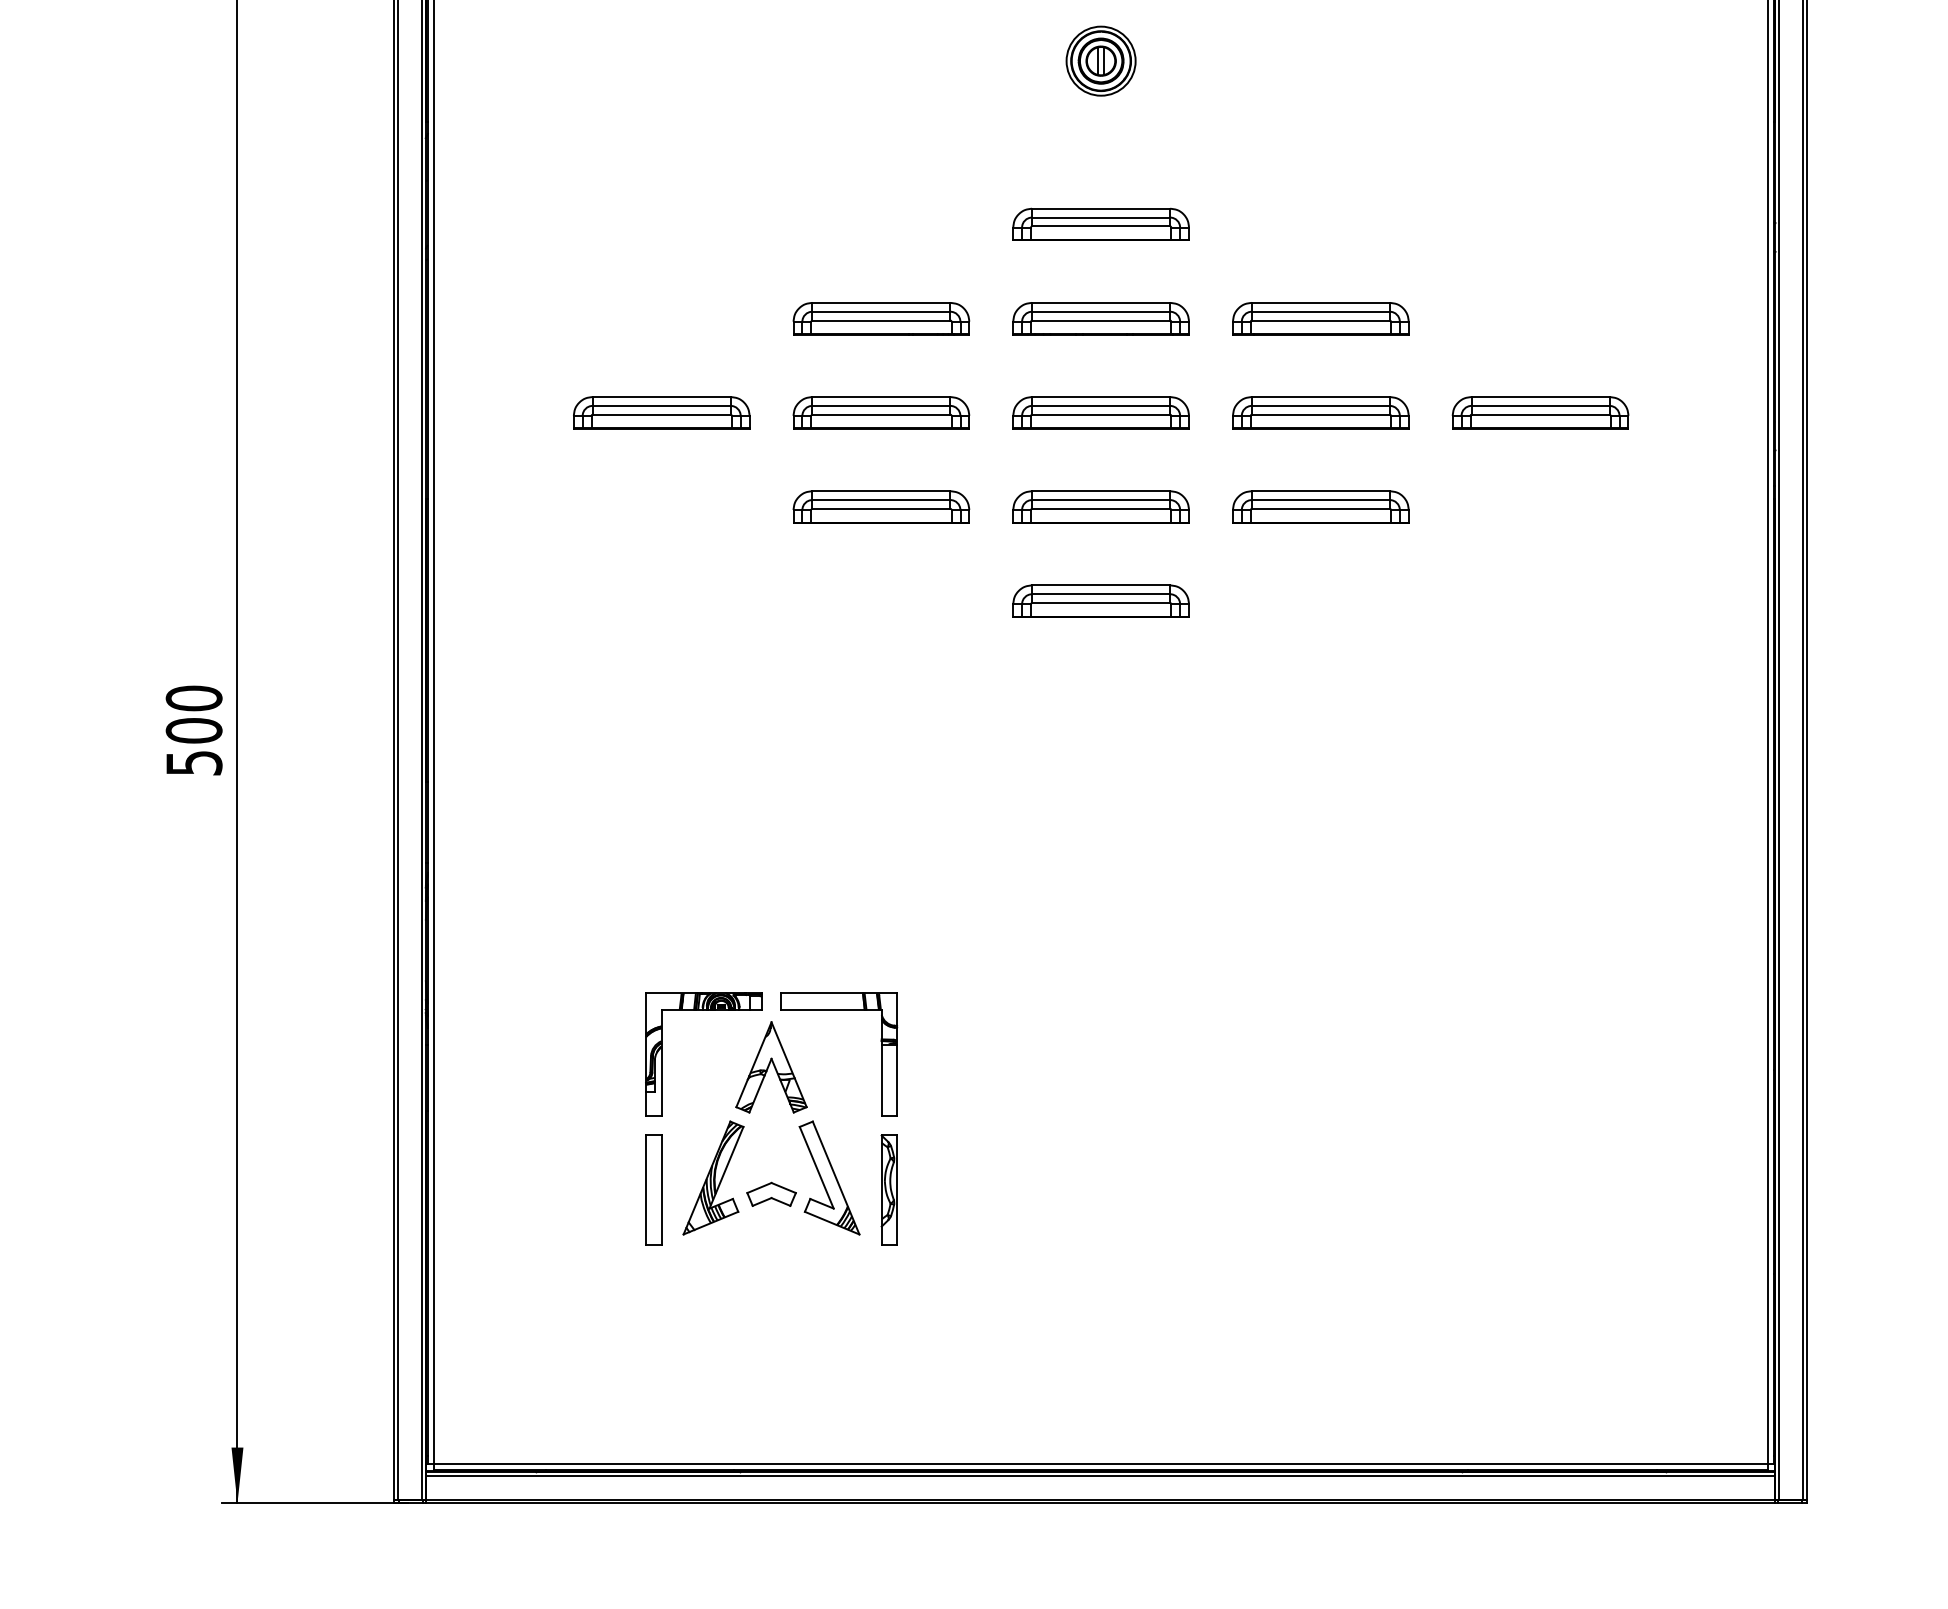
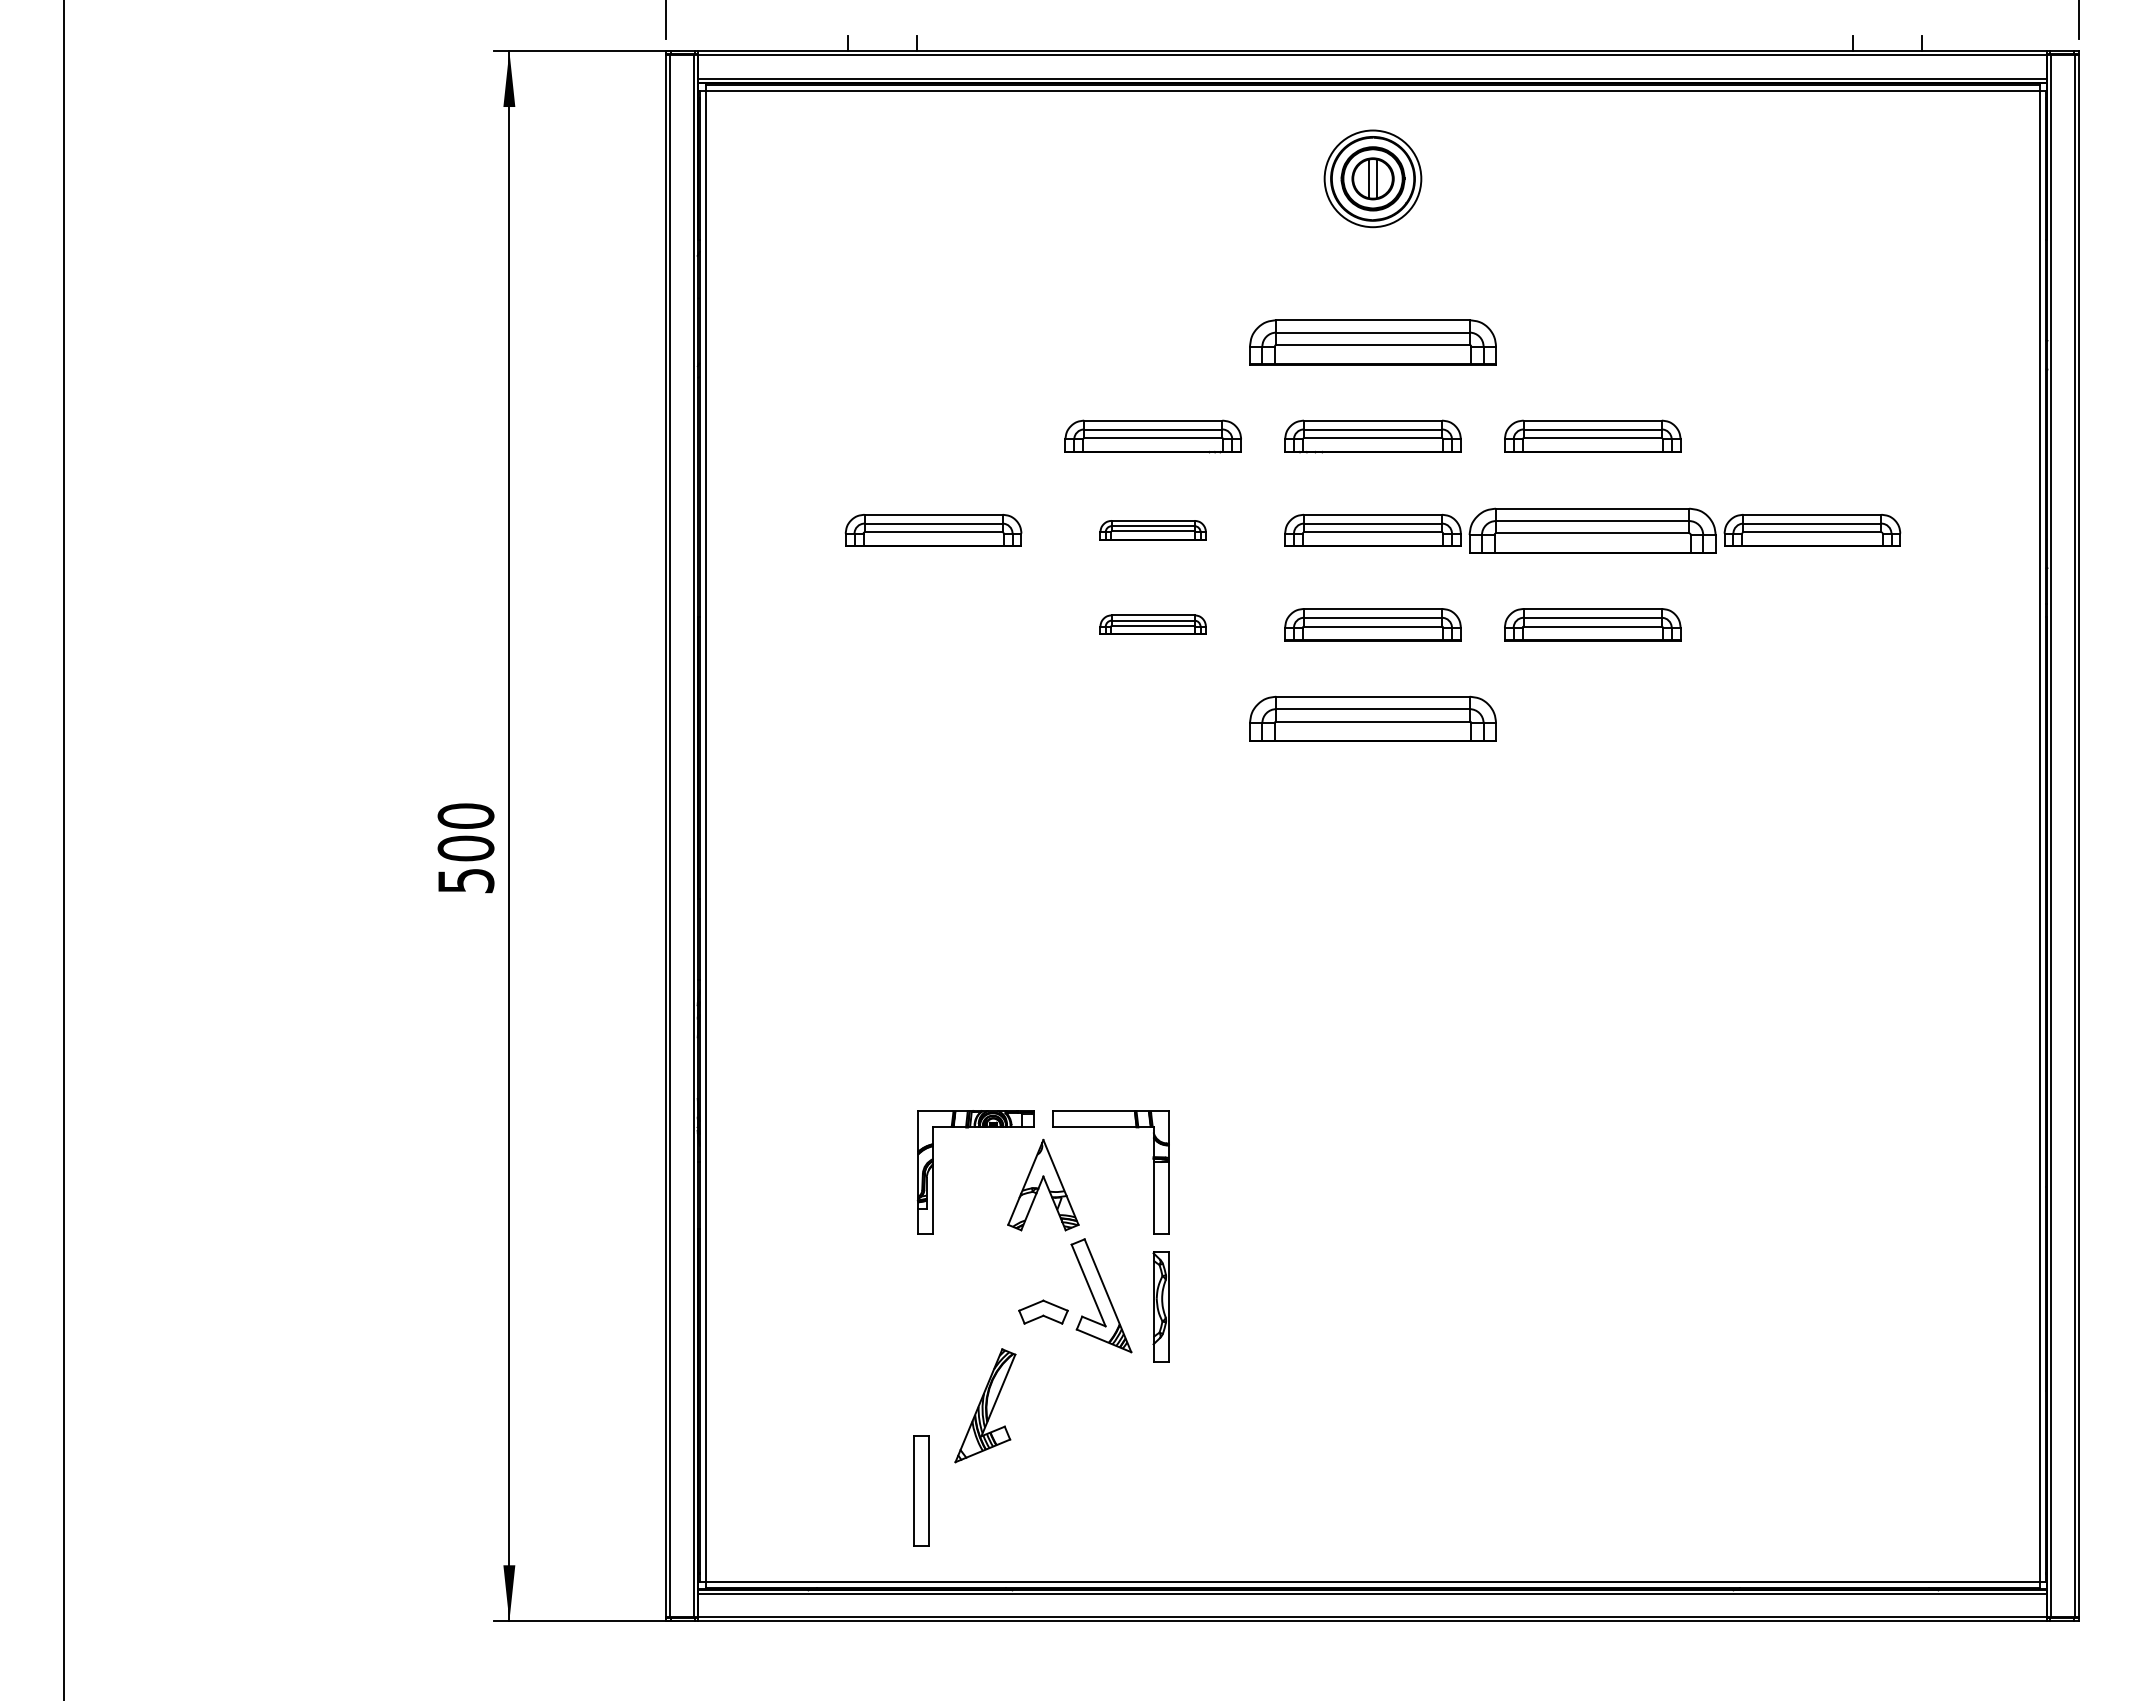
part: (1100, 60) -> (1372, 178), size x1.4
part: (1100, 223) -> (1372, 341), size x1.4
part: (880, 411) -> (1152, 529), size x0.6
part: (1320, 411) -> (1592, 529), size x1.4
part: (880, 506) -> (1152, 624), size x0.6
part: (1100, 600) -> (1372, 718), size x1.4
part: (713, 1177) -> (985, 1405), moved
part: (653, 1188) -> (921, 1490), moved

